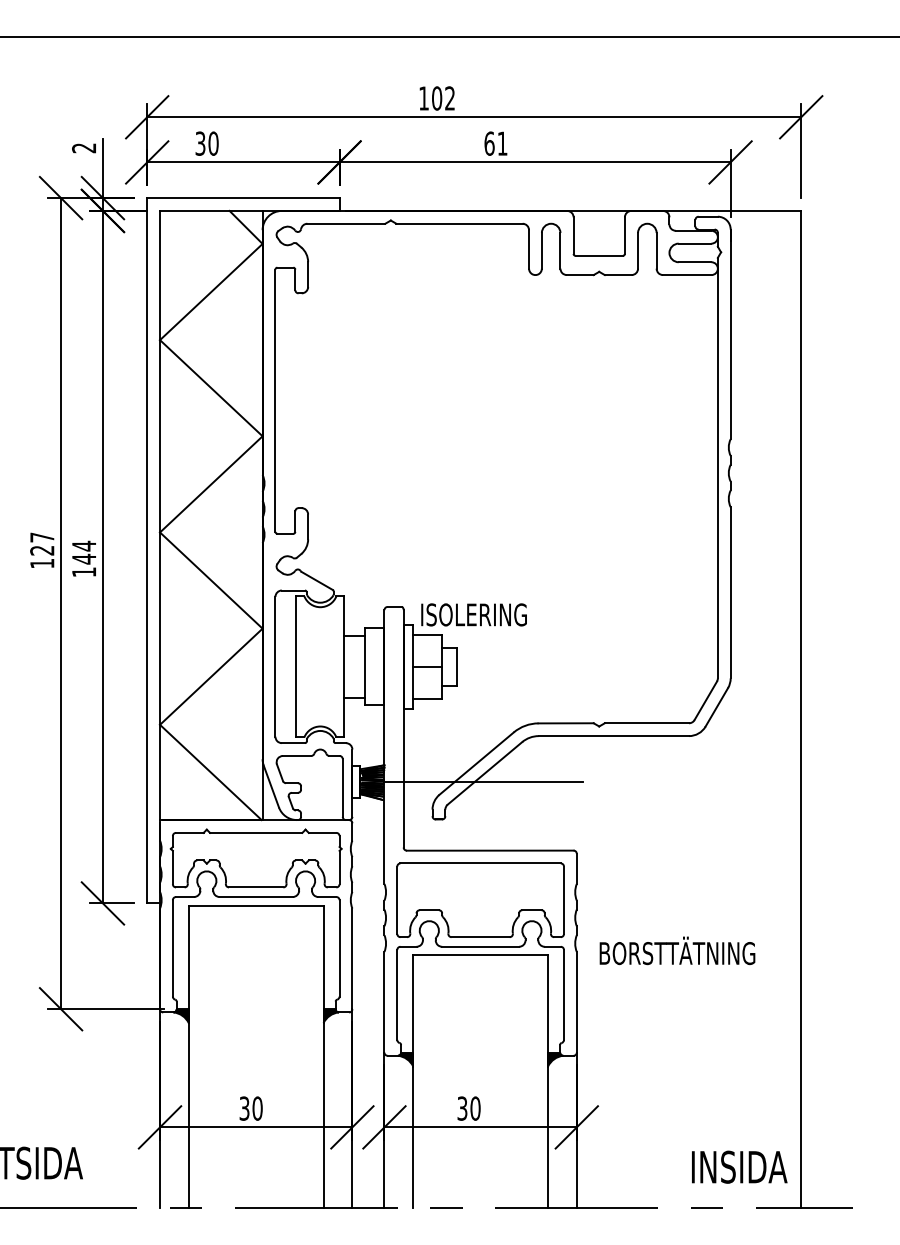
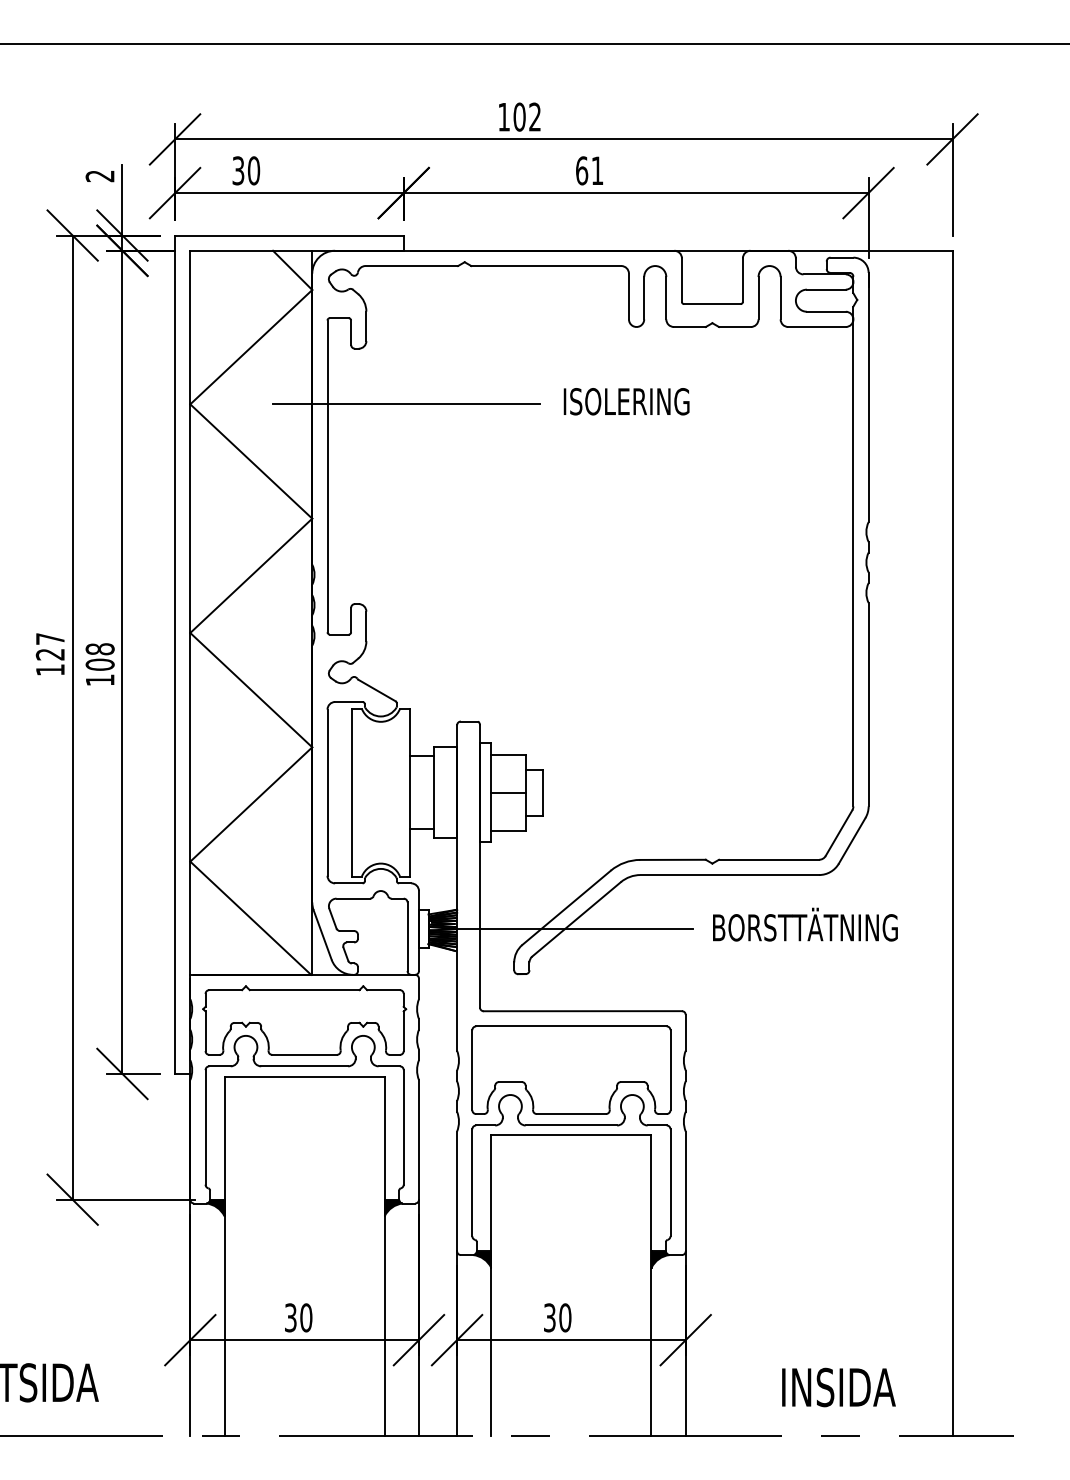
line: (341, 340) -> (406, 404), added
text: (84, 552) -> (100, 656), 144 -> 108
text: (473, 614) -> (625, 401), moved
text: (677, 950) -> (805, 924), moved
text: (739, 1166) -> (838, 1386), moved

